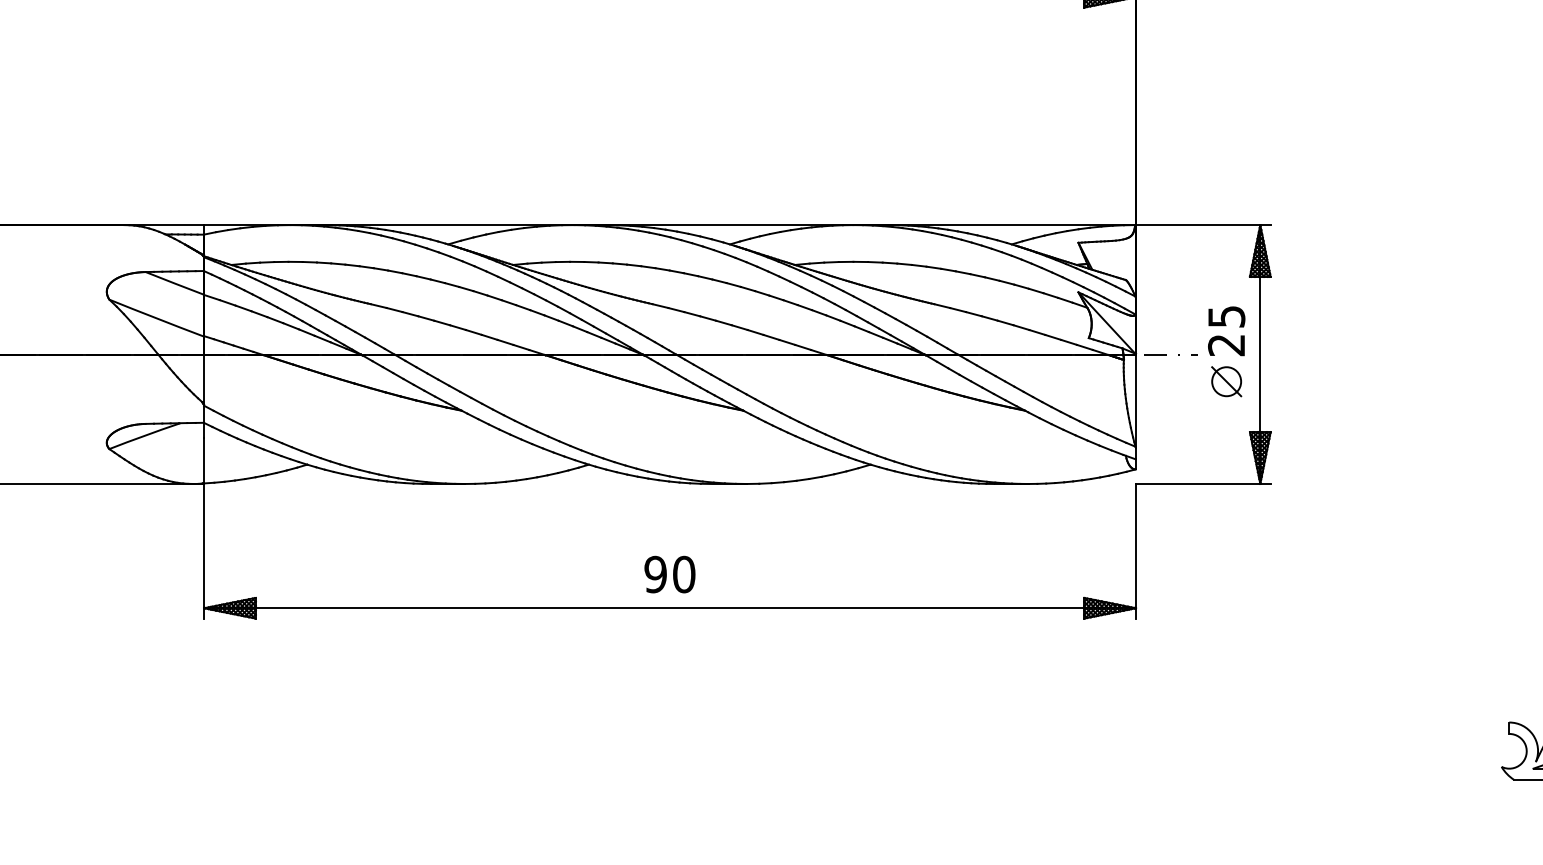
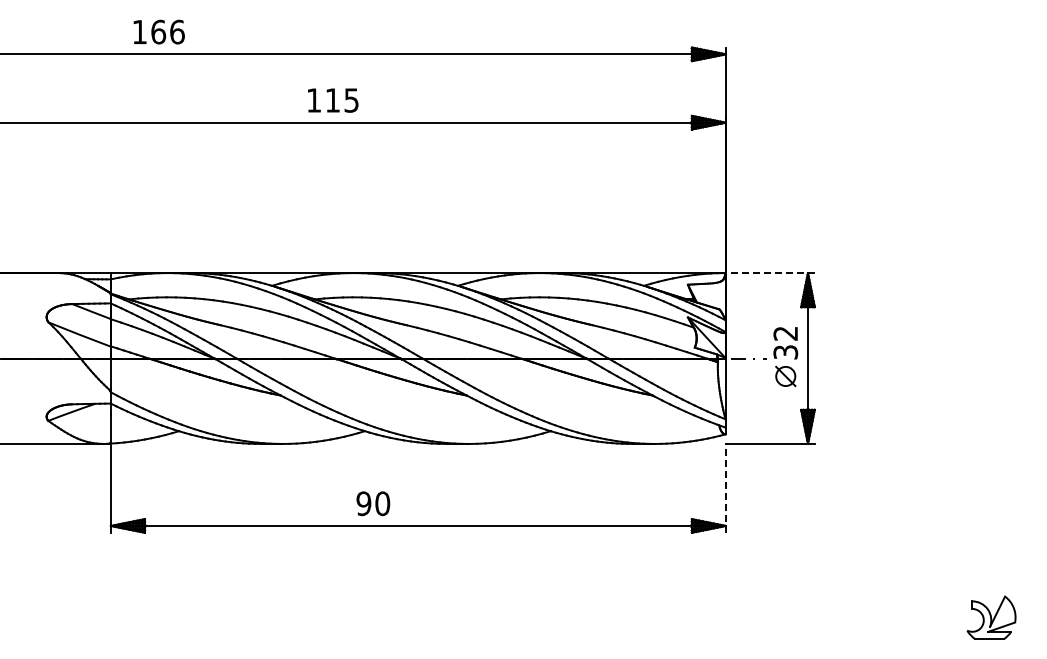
line: (1202, 225) -> (769, 273), solid -> dashed
text: (1226, 330) -> (785, 342), 25 -> 32
line: (1135, 549) -> (725, 487), solid -> dashed
text: (670, 574) -> (373, 503), moved

